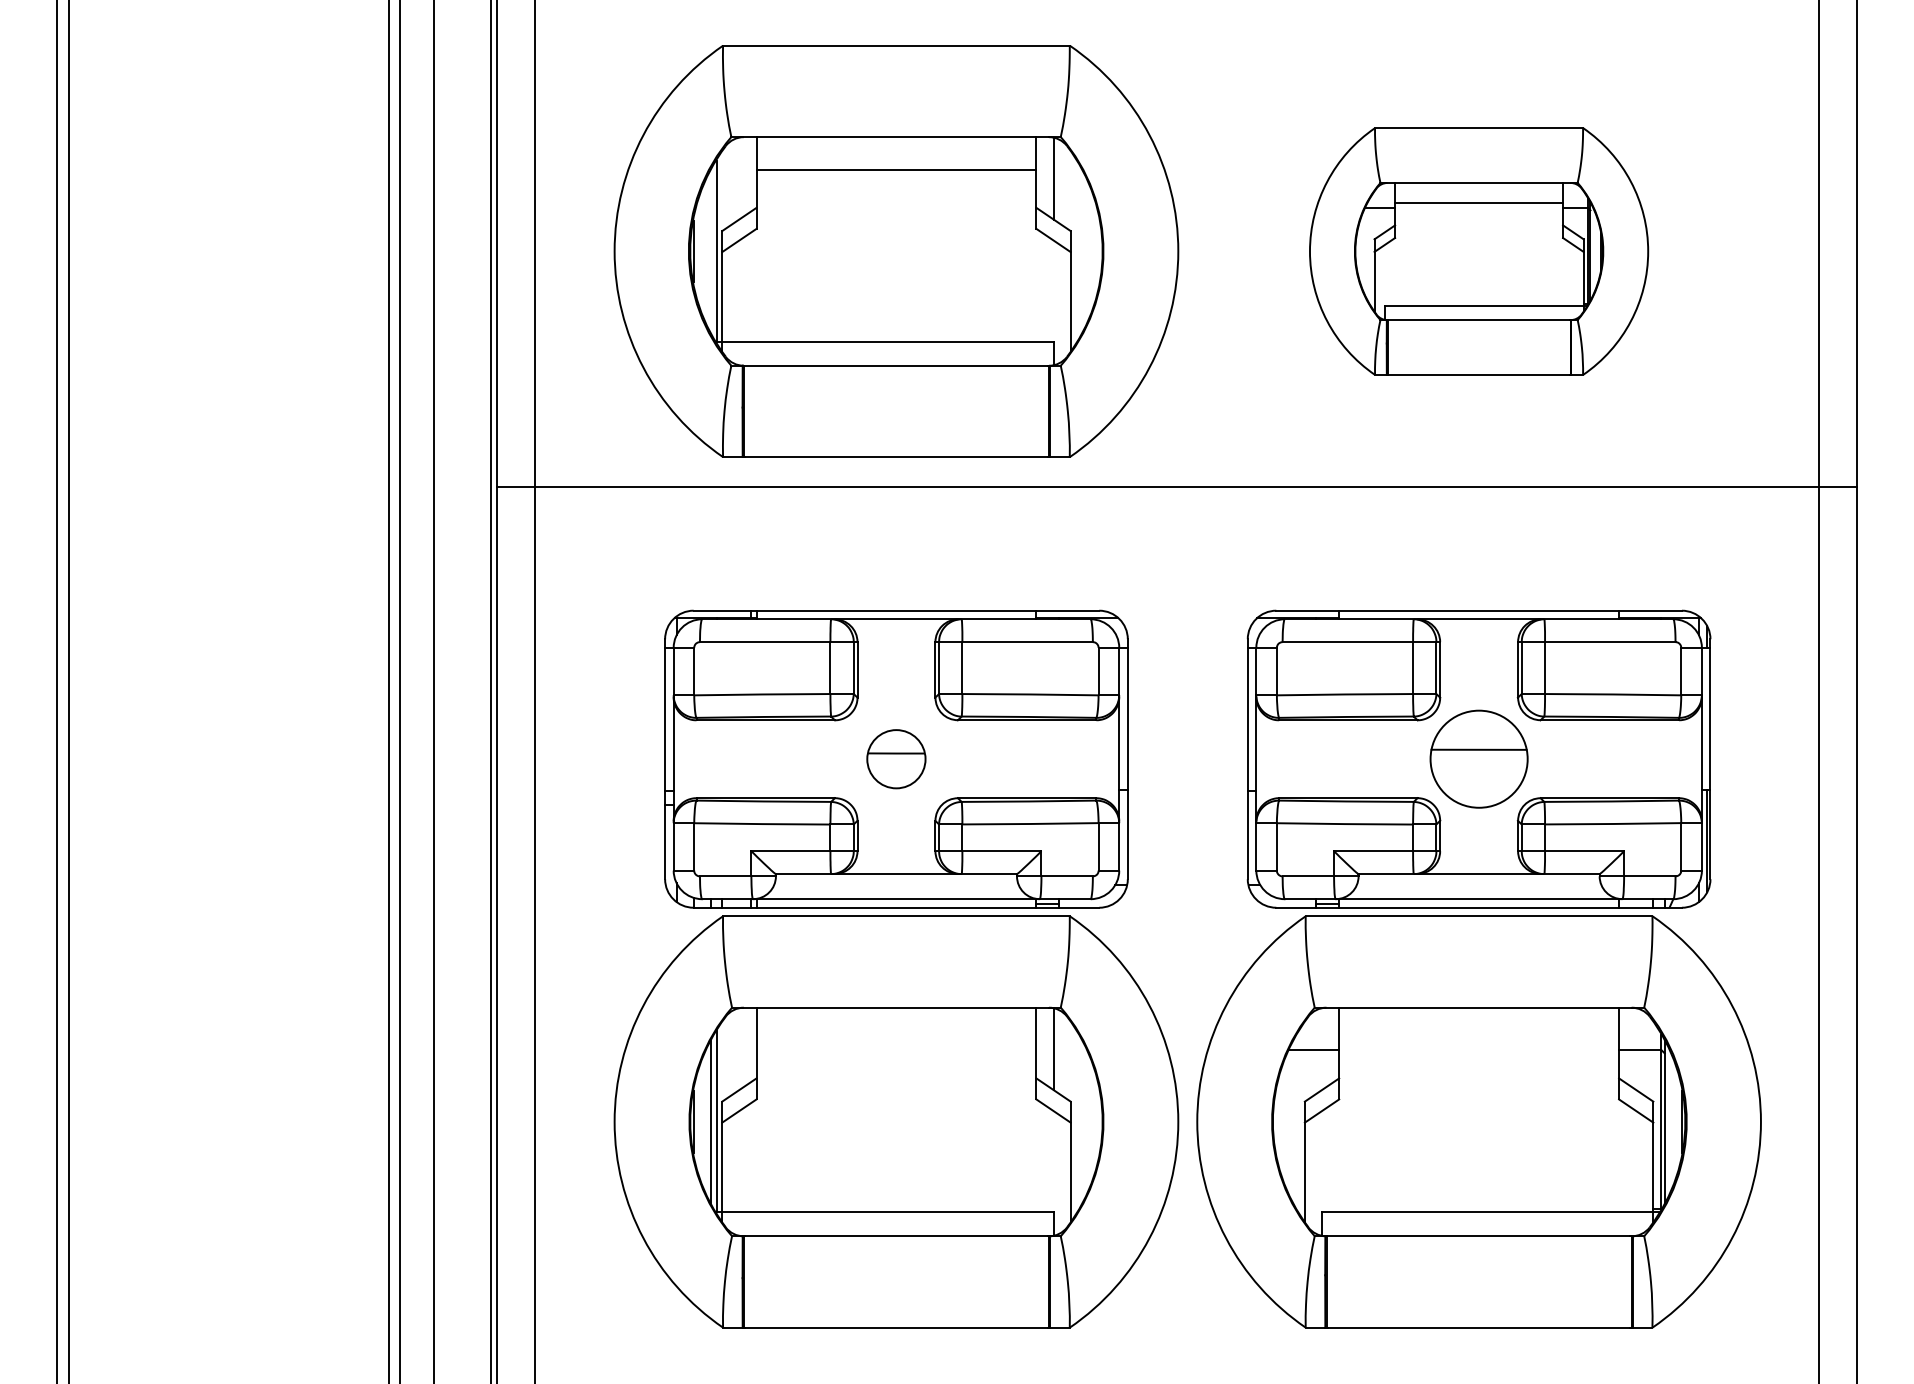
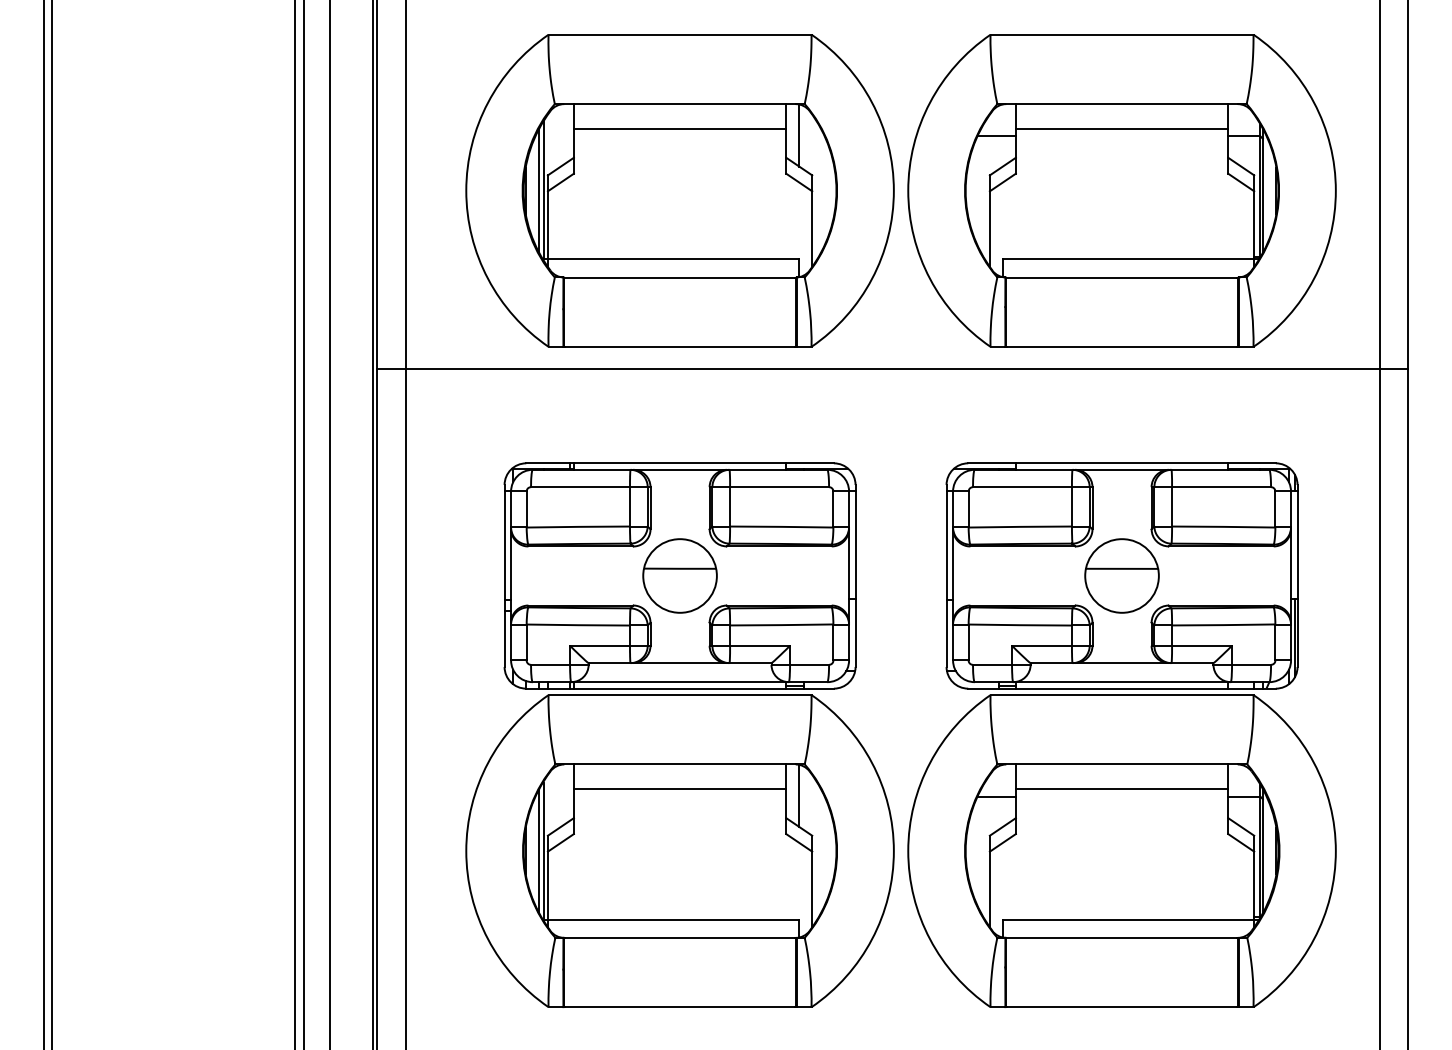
line: (711, 251) -> (539, 190), added
part: (1478, 251) -> (1121, 190), size x1.67
part: (895, 758) -> (679, 575), size x1.67
line: (895, 1040) -> (679, 789), added
line: (1478, 1040) -> (1121, 789), added

